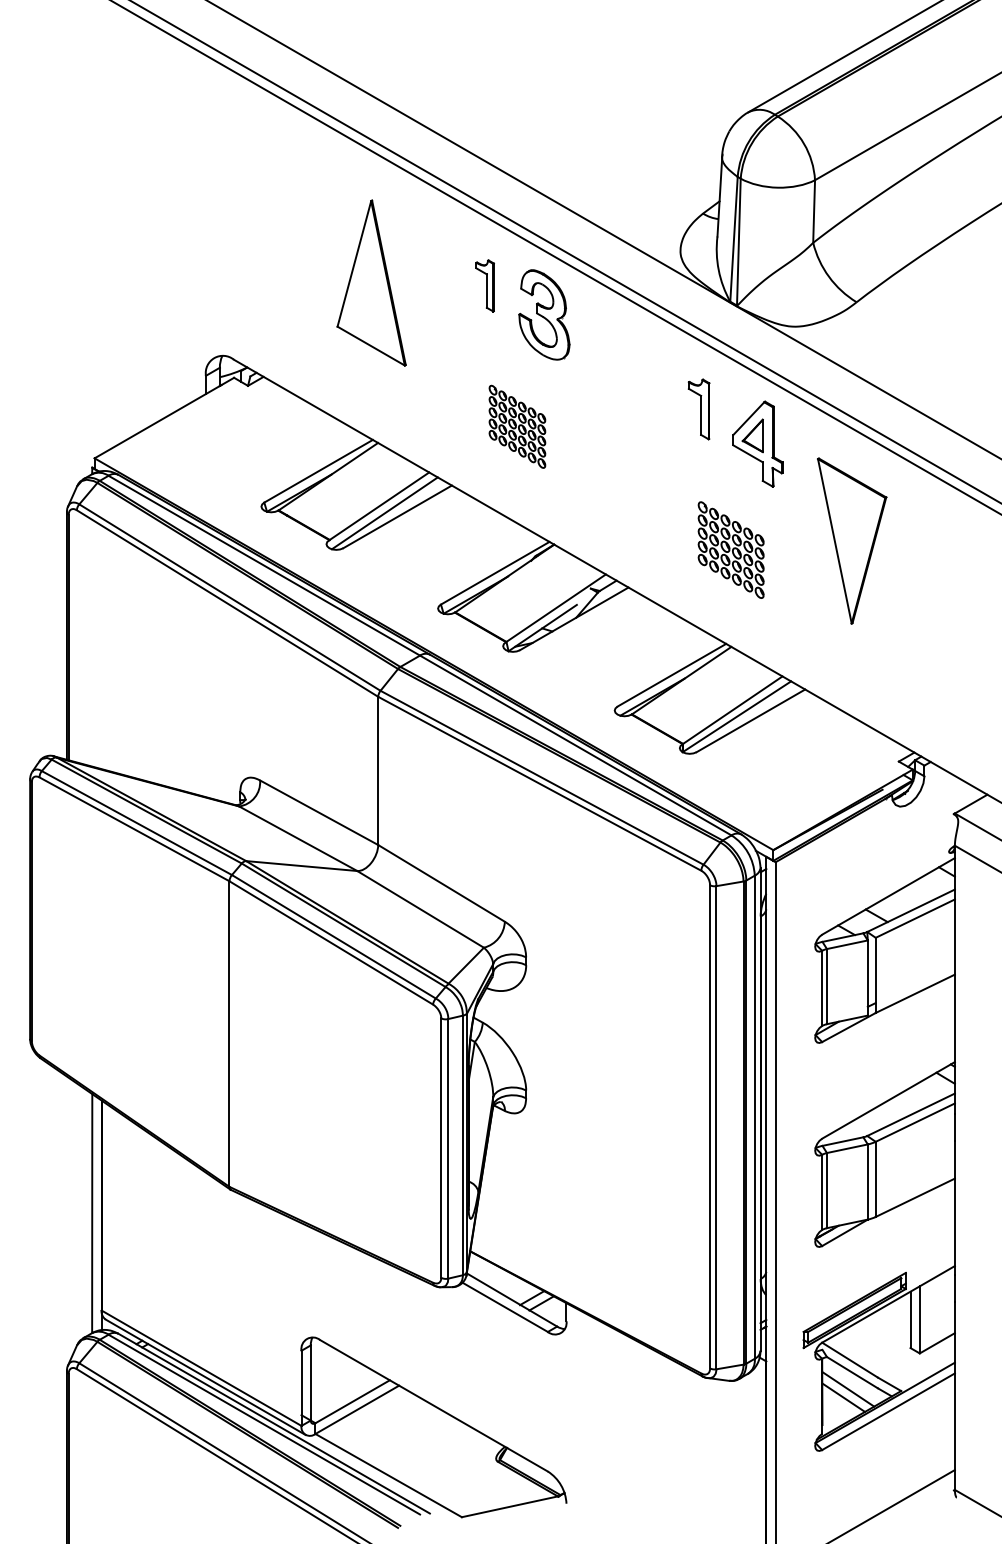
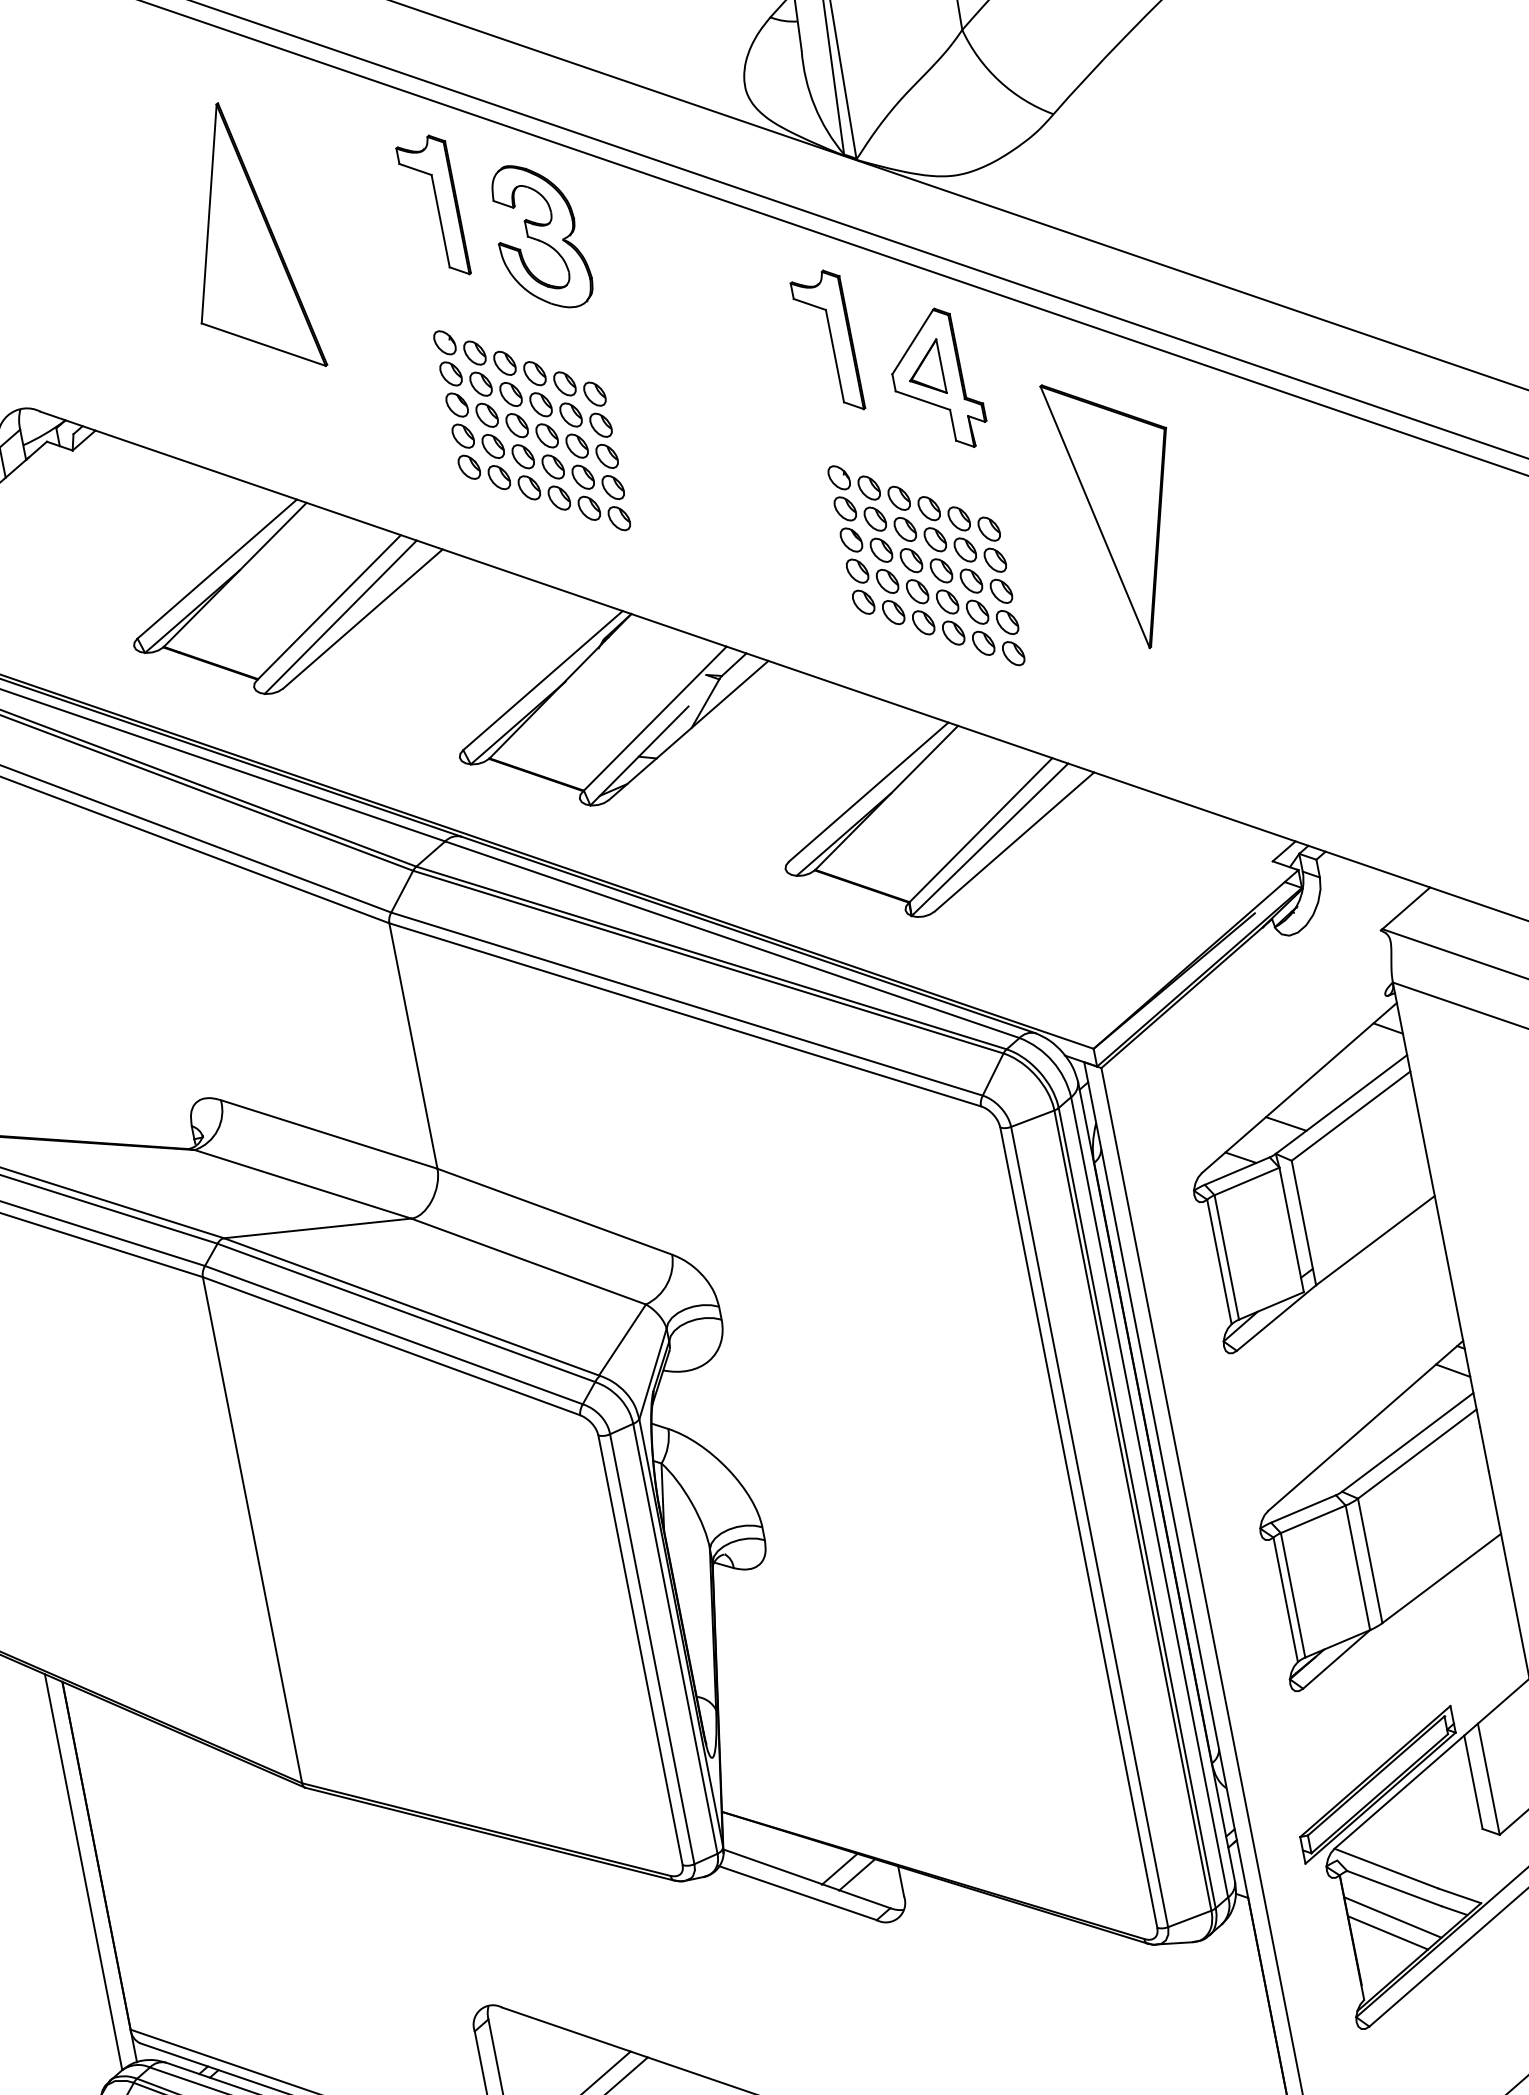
part: (484, 285) -> (431, 207), size x1.67
part: (698, 409) -> (826, 343), size x1.43
part: (517, 426) -> (532, 430), size x1.67
part: (730, 549) -> (924, 564), size x1.43

